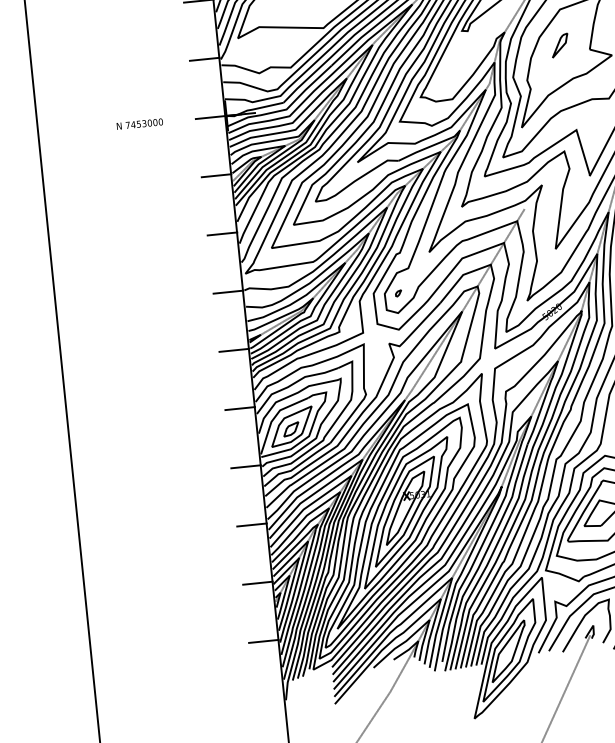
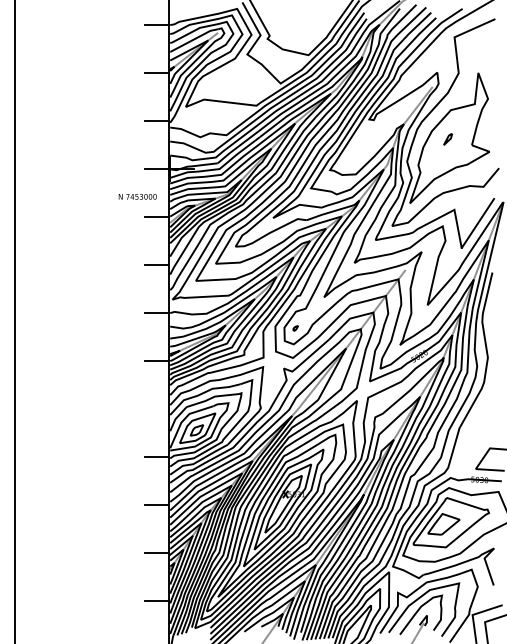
part: (559, 45) -> (447, 139), size x0.6
text: (139, 123) -> (137, 196), moved
line: (239, 409) -> (156, 409), removed

